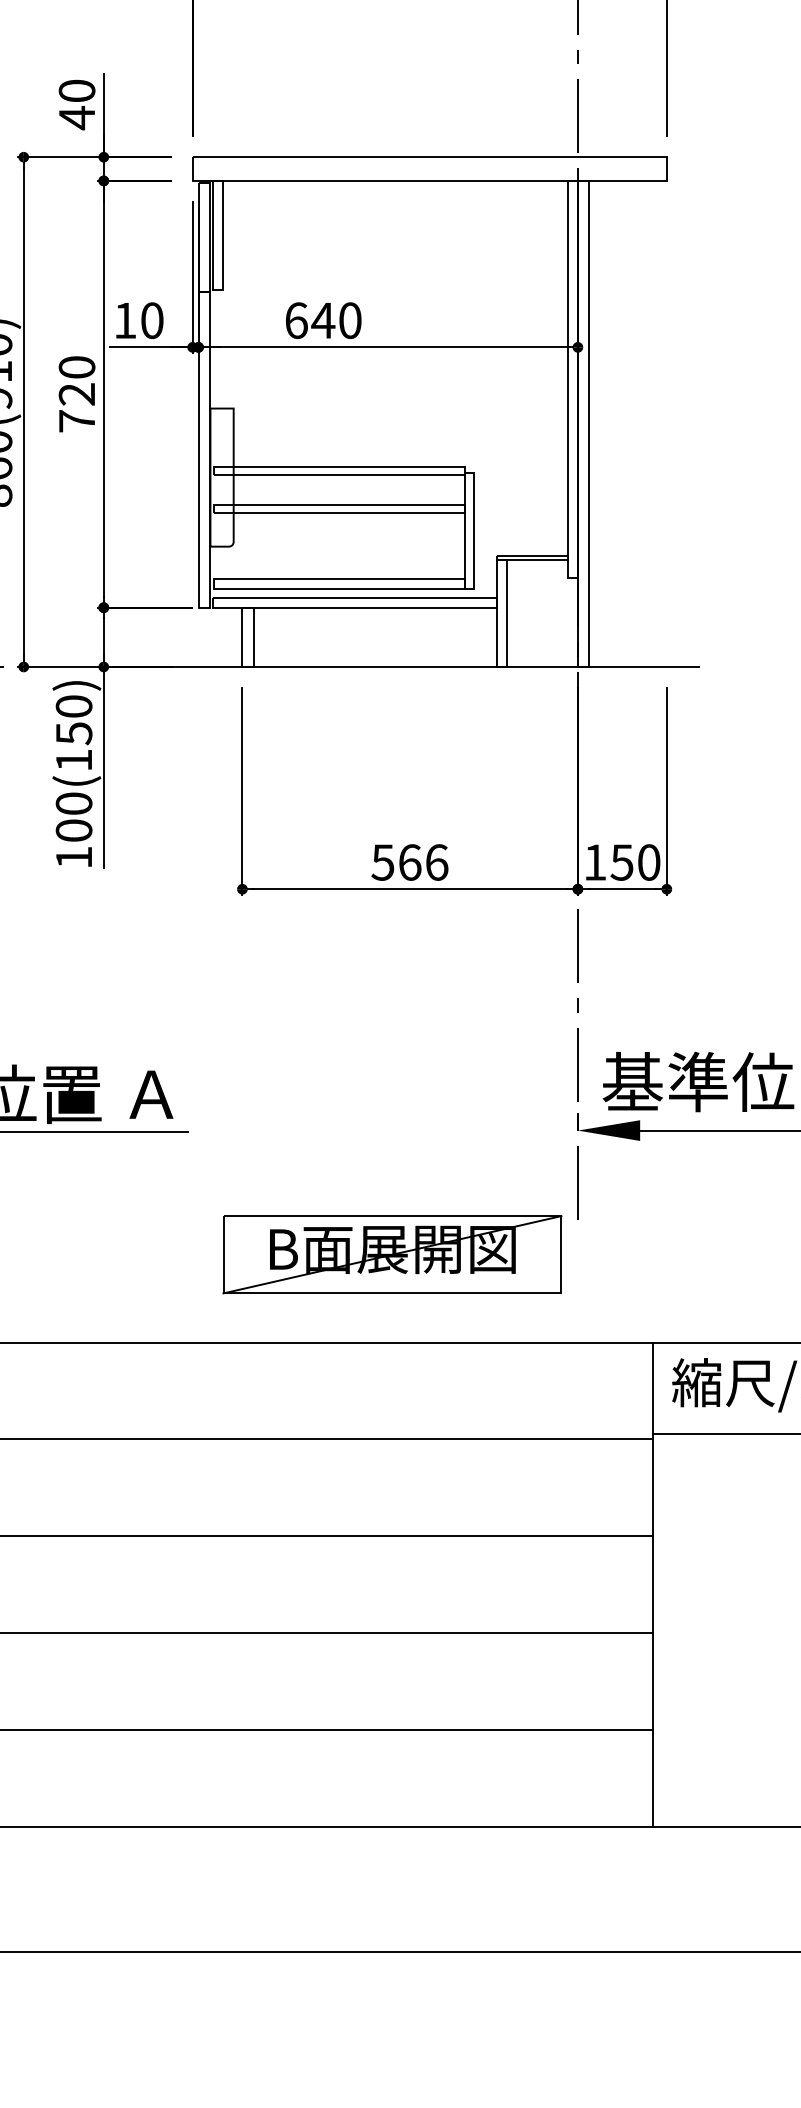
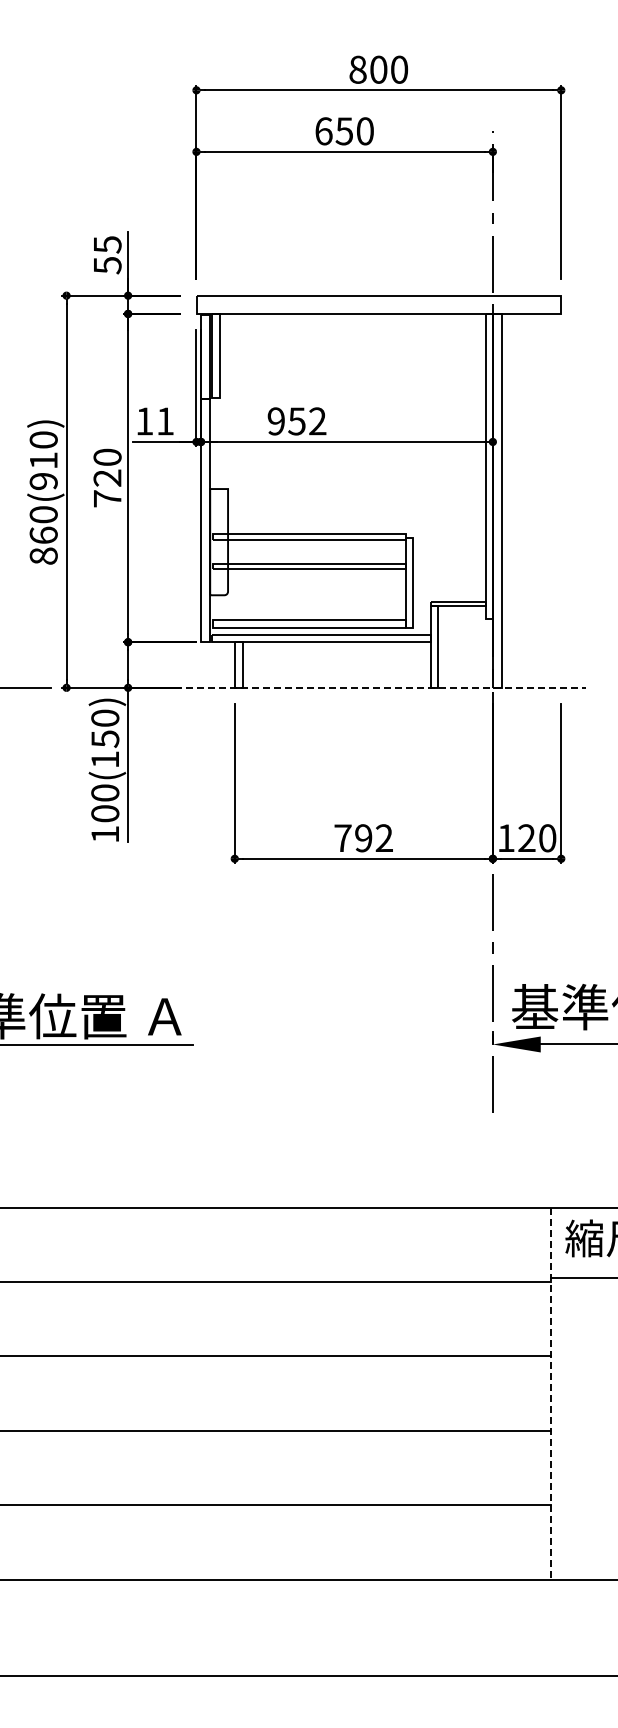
text: (76, 104) -> (107, 255), 40 -> 55
text: (152, 320) -> (165, 421), 10 -> 11
text: (322, 320) -> (296, 421), 640 -> 952
line: (403, 666) -> (358, 687), solid -> dashed
text: (409, 862) -> (363, 838), 566 -> 792
text: (621, 862) -> (526, 838), 150 -> 120
part: (392, 1254) -> (350, 1139), removed
line: (652, 1585) -> (550, 1394), solid -> dashed

